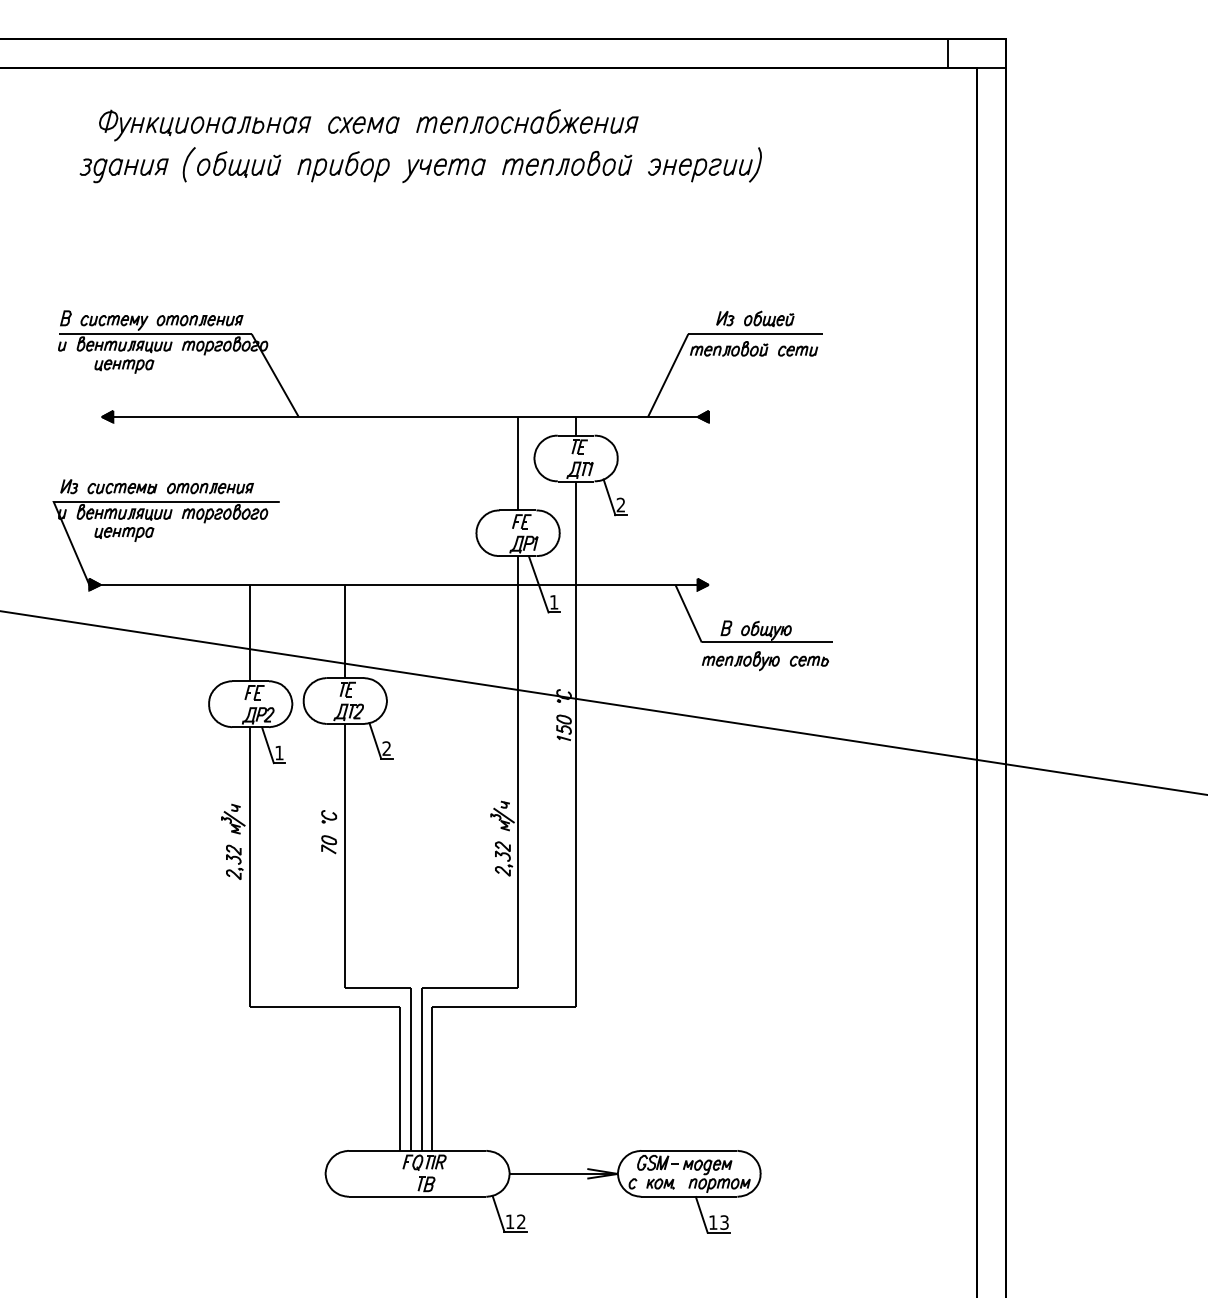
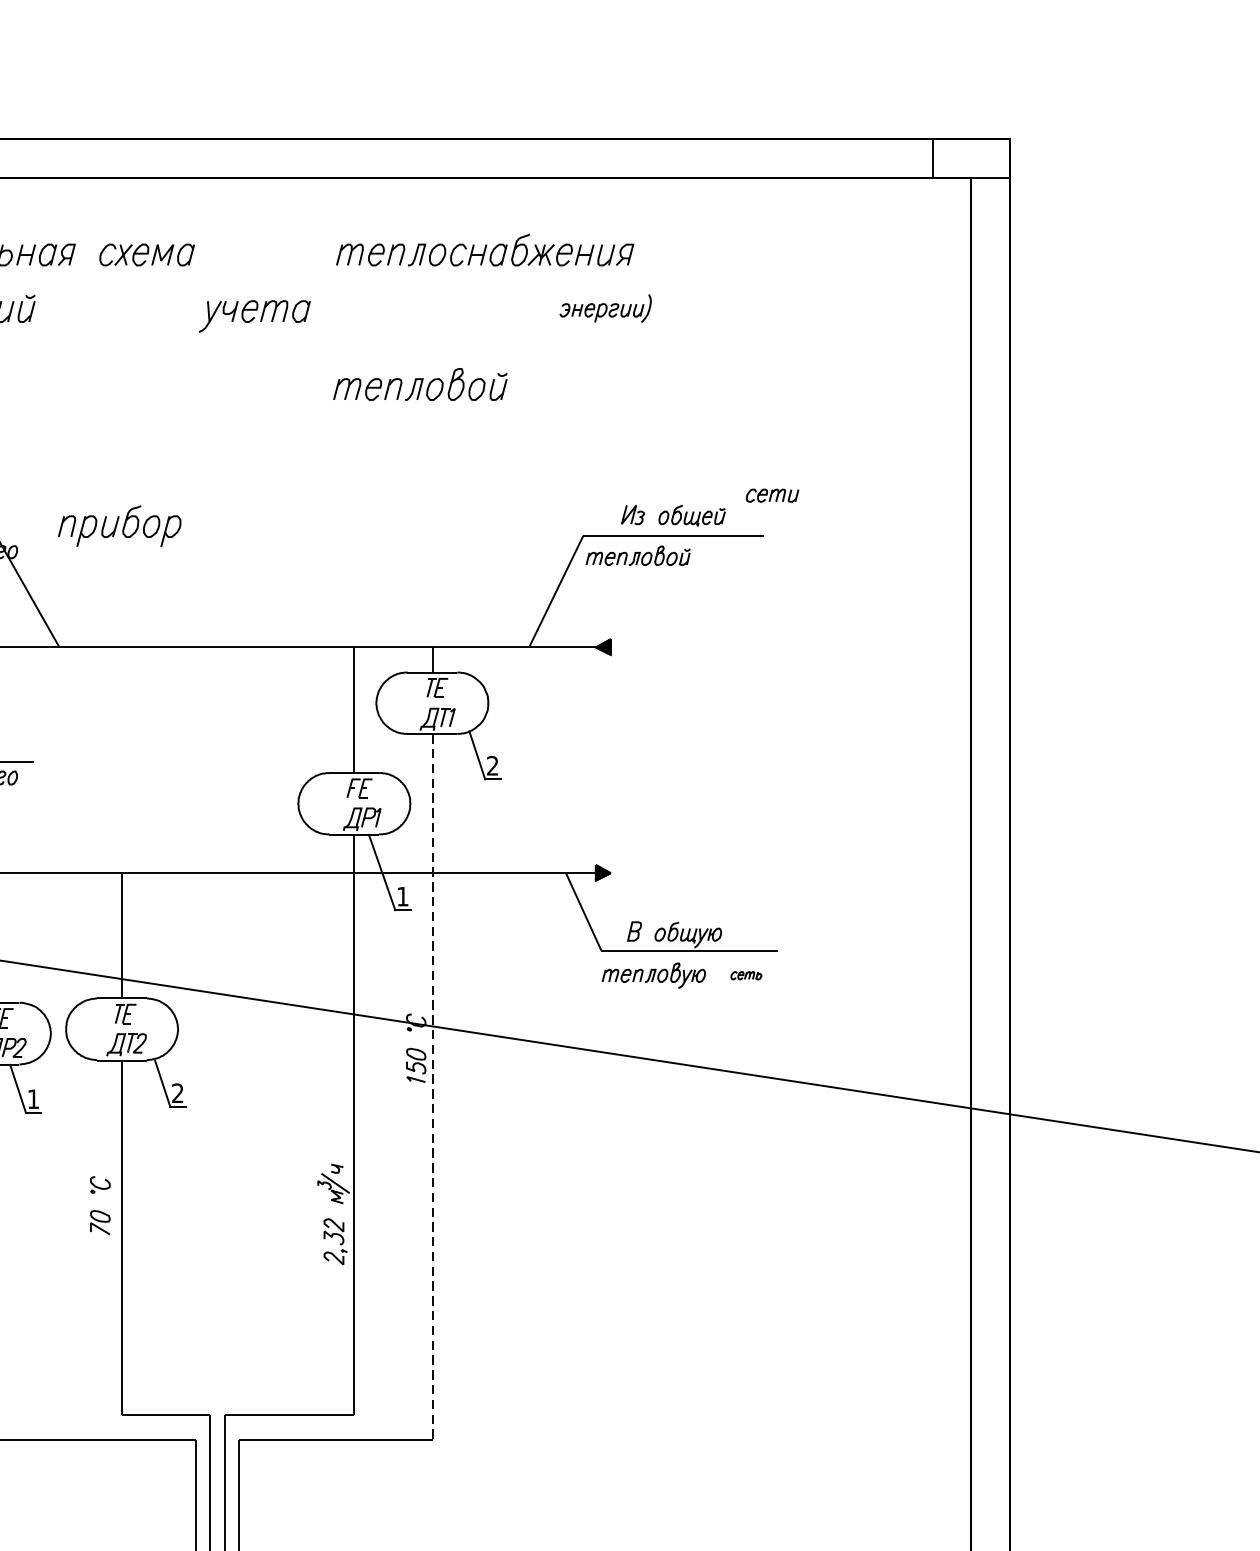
part: (527, 121) -> (485, 250), moved
part: (567, 163) -> (420, 384), moved
part: (704, 164) -> (605, 307), size x0.6
part: (343, 166) -> (119, 525), moved
part: (798, 350) -> (773, 494), moved
part: (809, 660) -> (746, 974), size x0.6
line: (576, 744) -> (432, 1087), solid -> dashed

